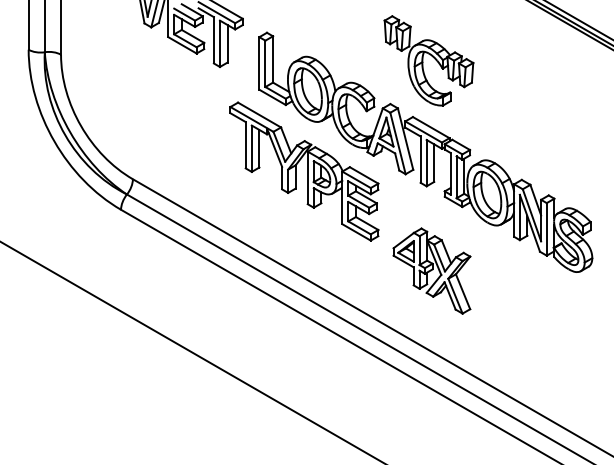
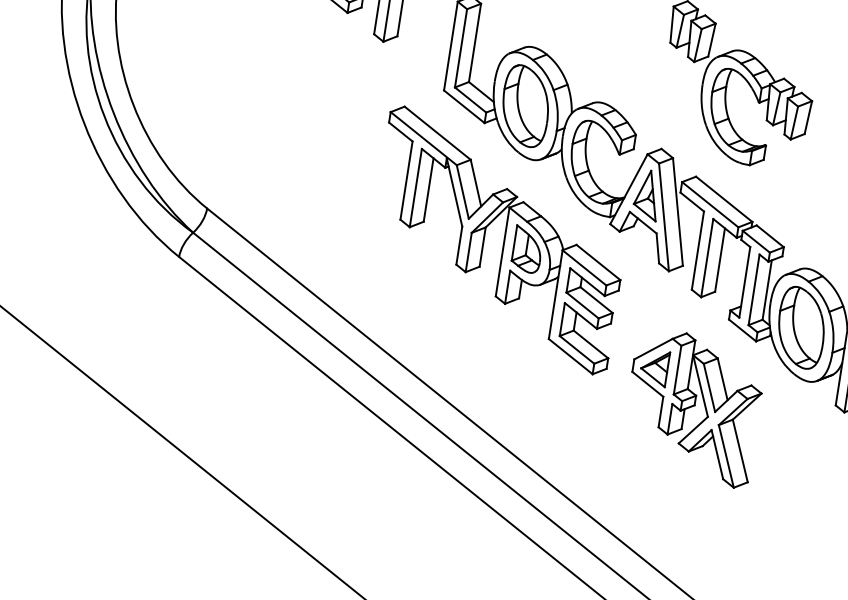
part: (431, 270) -> (692, 406), moved

